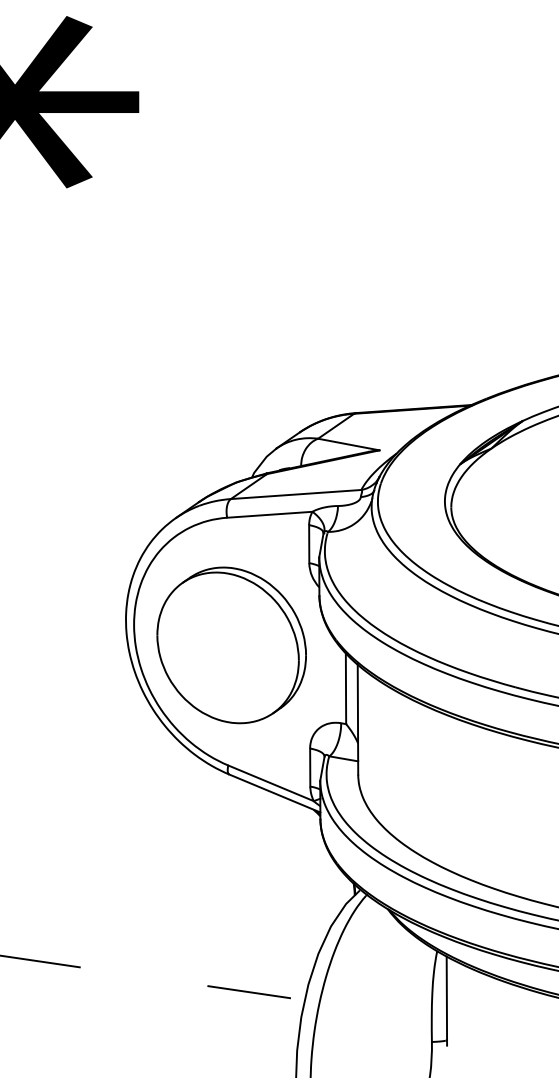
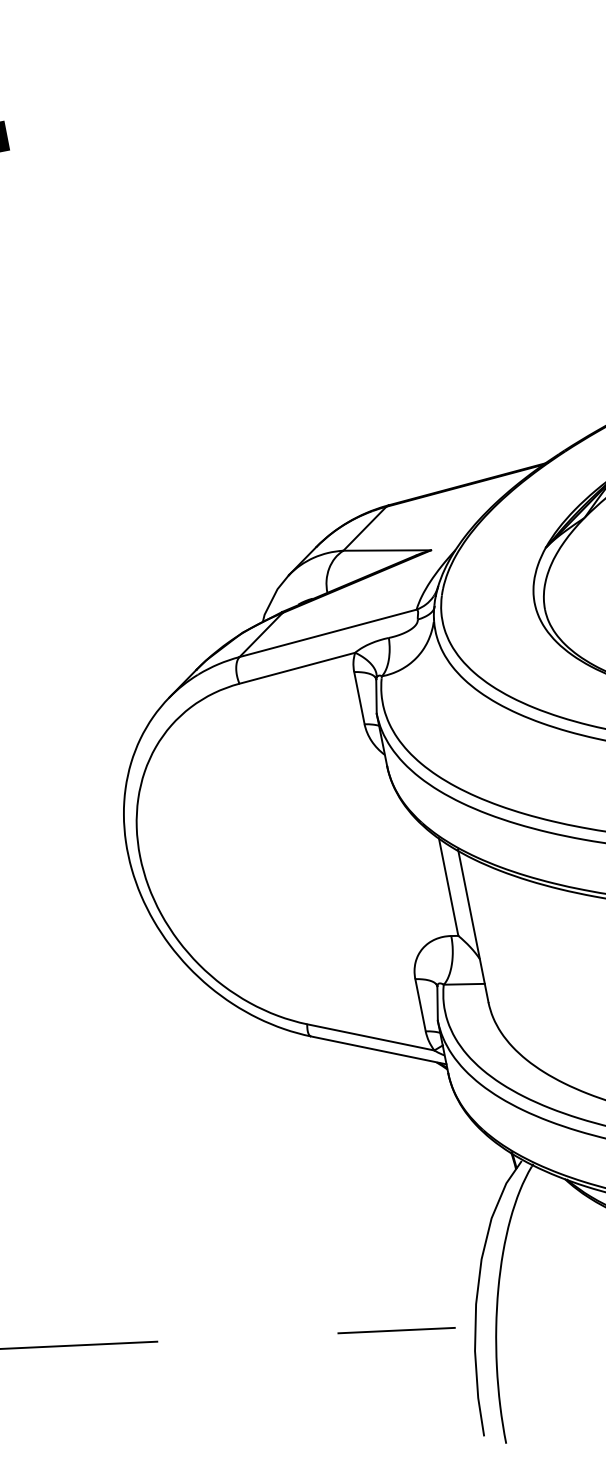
part: (231, 645) -> (279, 858), removed

